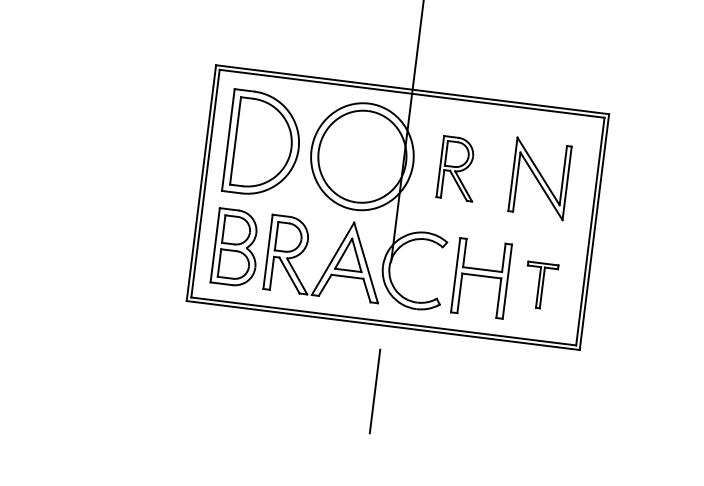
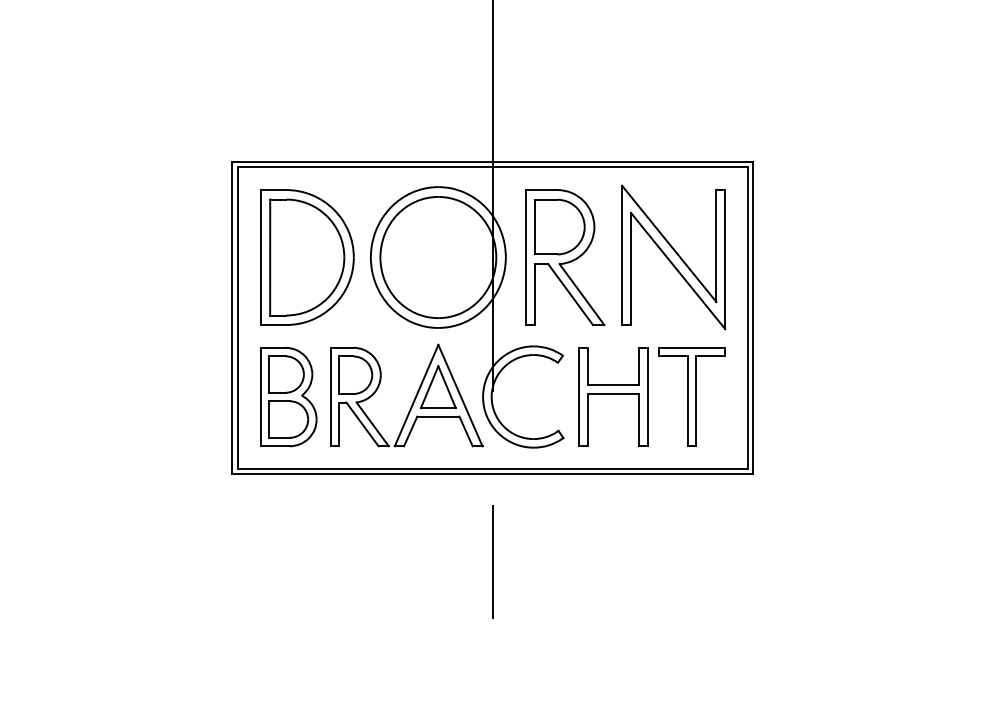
part: (458, 168) -> (565, 257), size x1.67
part: (539, 178) -> (673, 257), size x1.43
part: (540, 285) -> (691, 396), size x1.67

